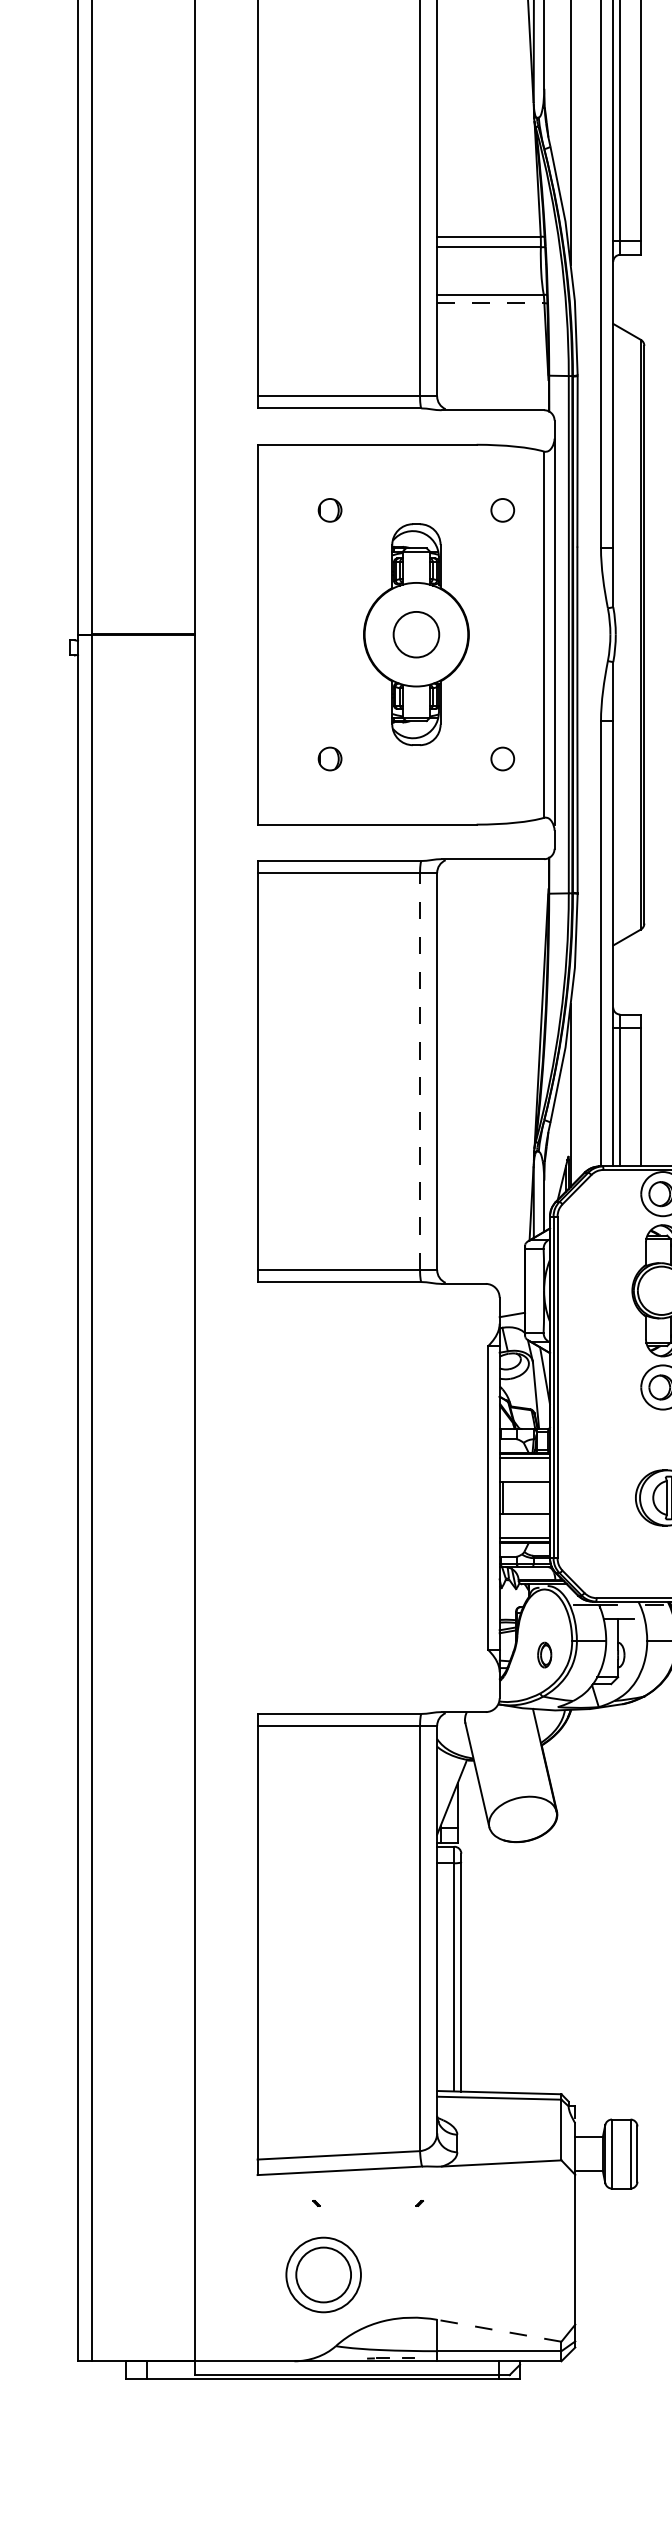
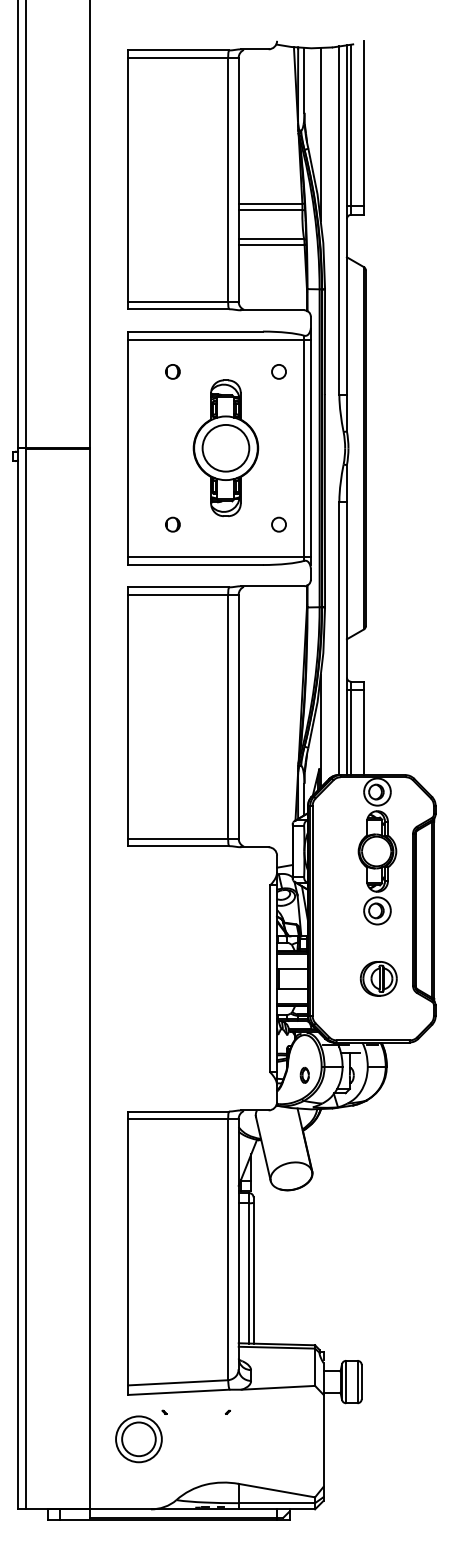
line: (490, 303) -> (271, 244), dashed -> solid
line: (405, 459) -> (219, 340), added
circle: (415, 633) -> (225, 447), size x1.67
line: (405, 810) -> (219, 556), added
line: (420, 1071) -> (228, 716), dashed -> solid
part: (322, 2275) -> (138, 1439), moved
line: (498, 2330) -> (276, 1490), dashed -> solid

